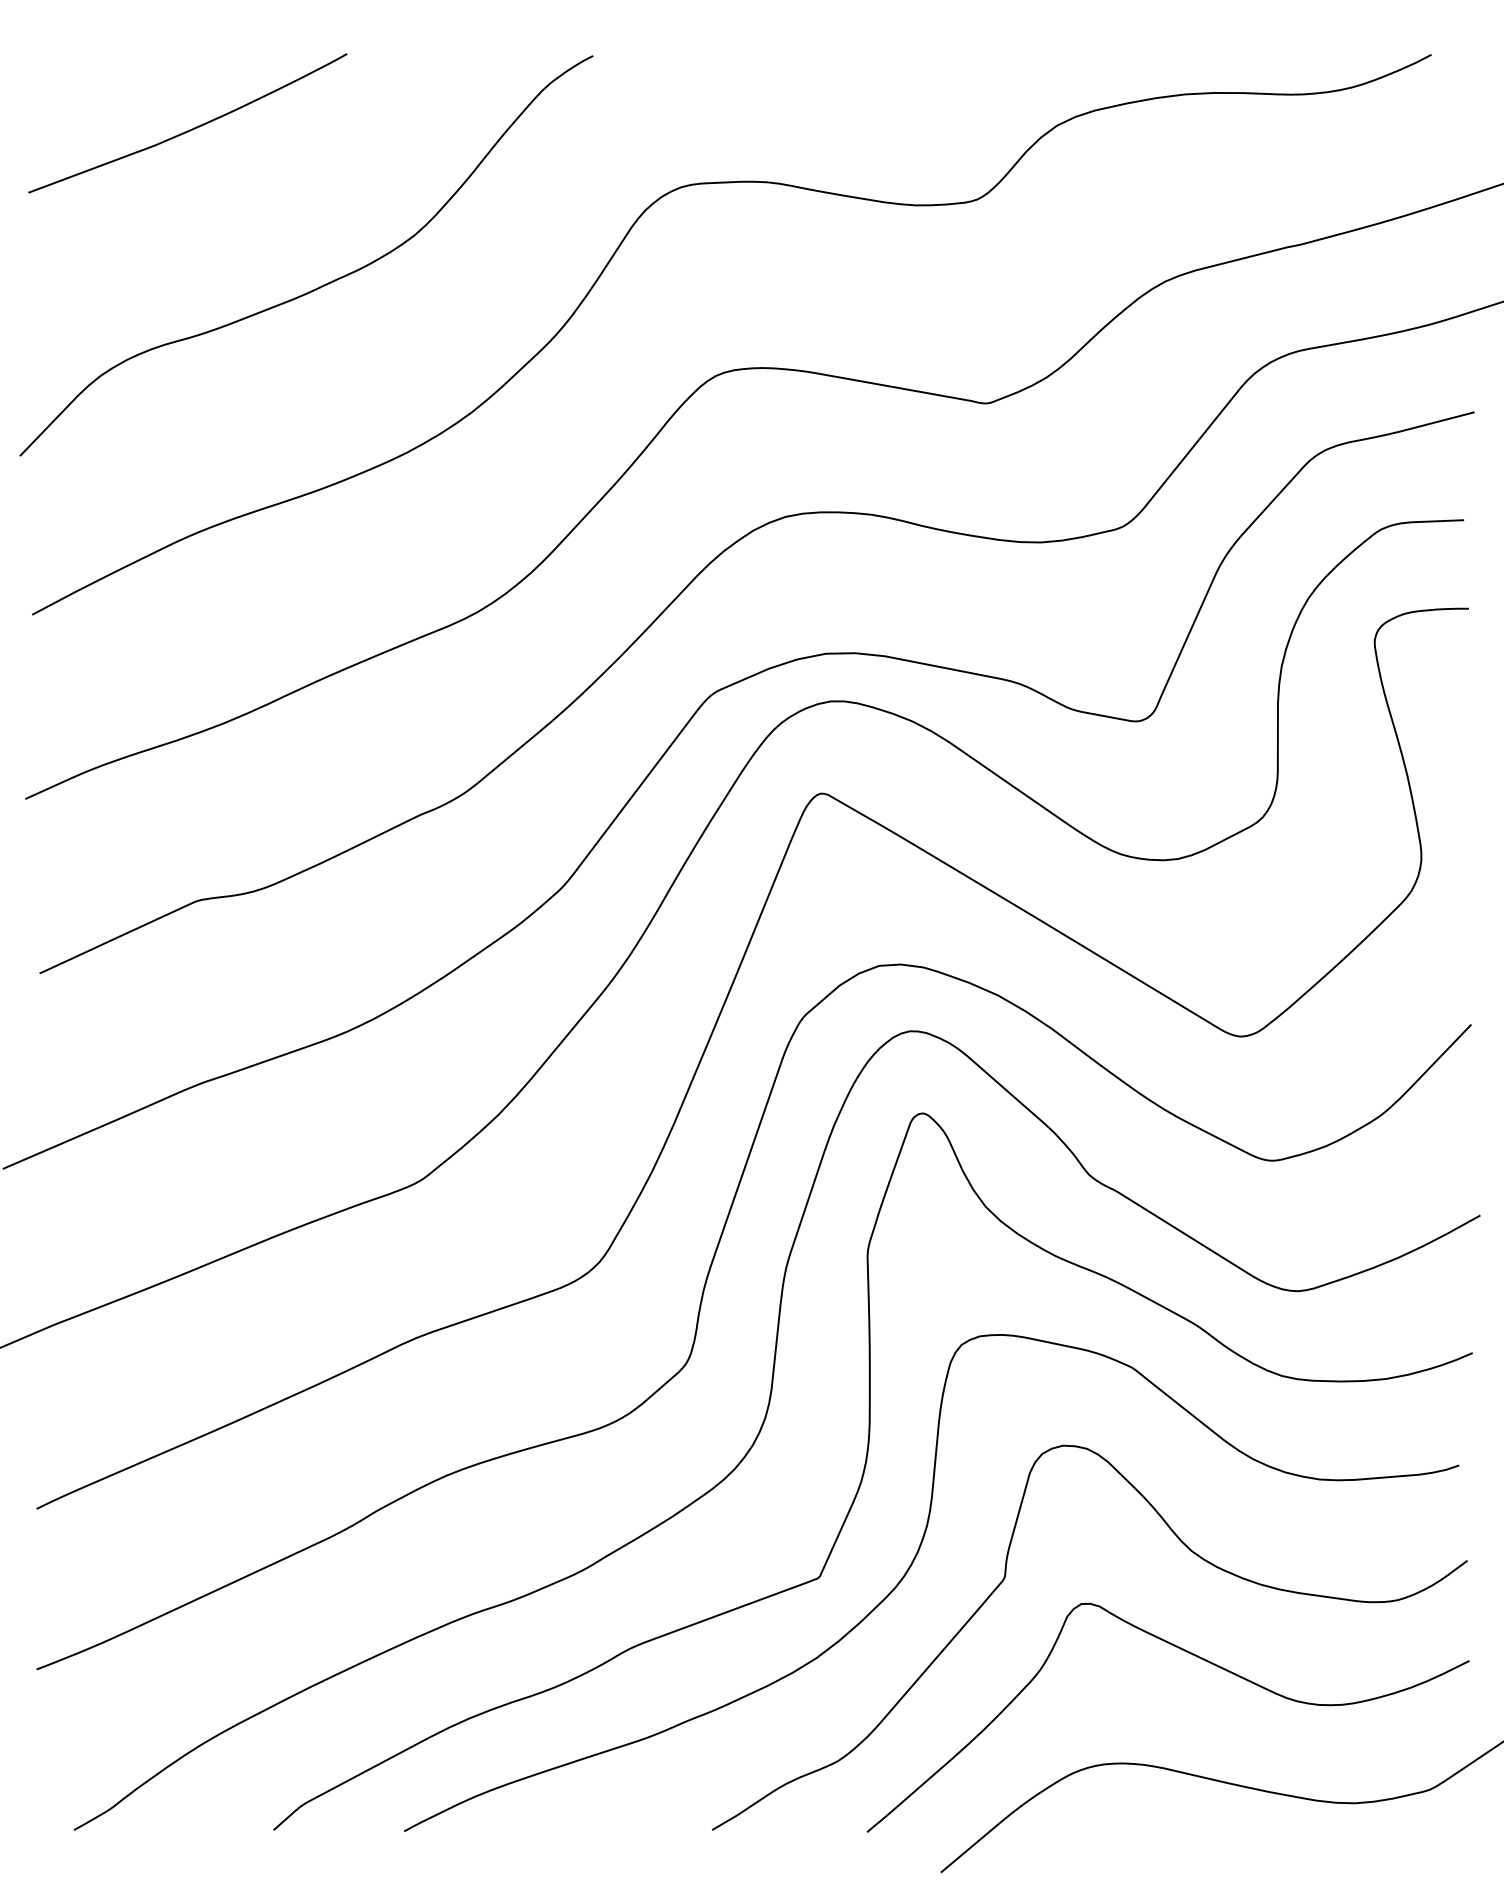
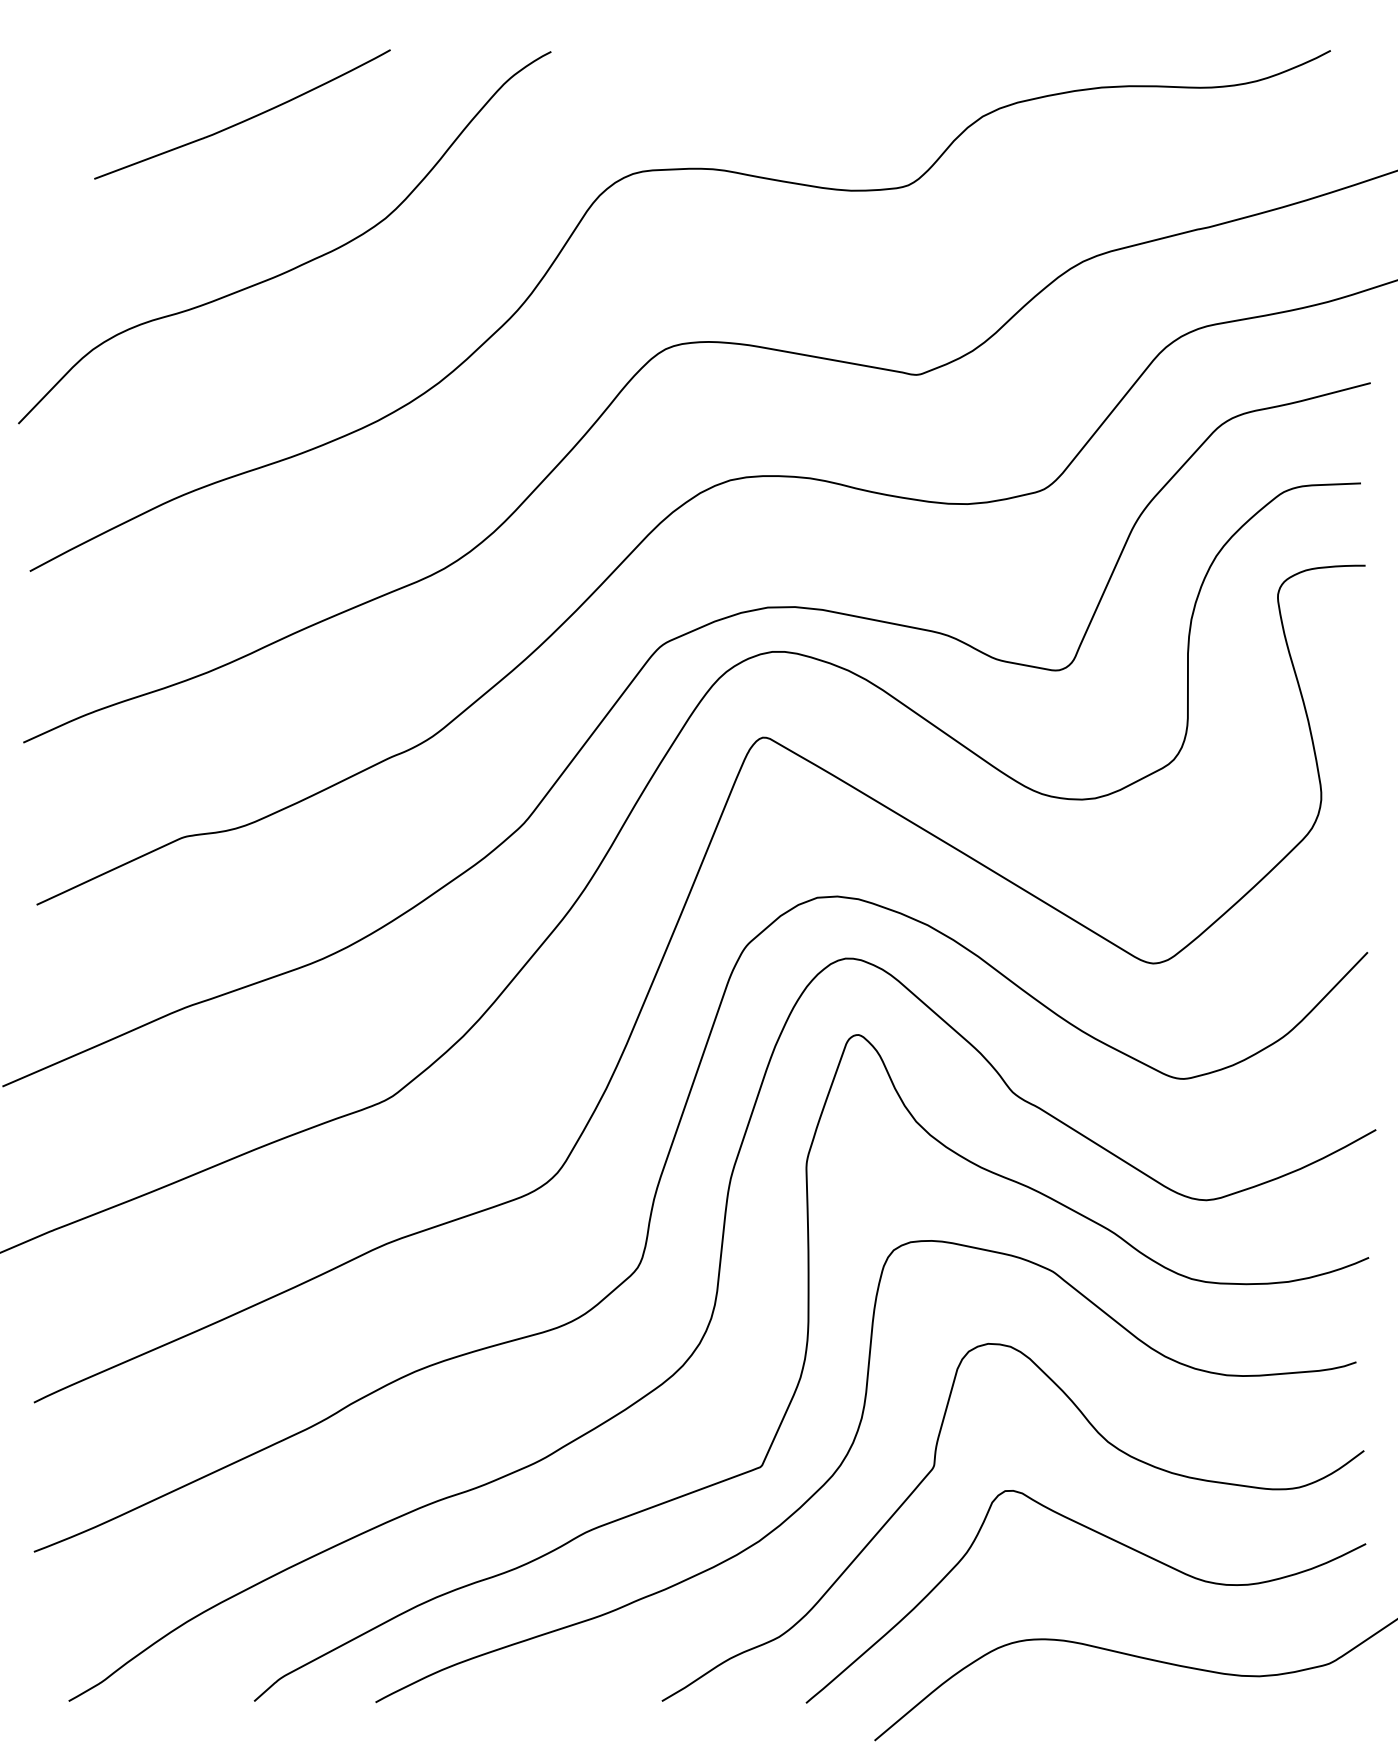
curve: (191, 128) -> (245, 119), moved

